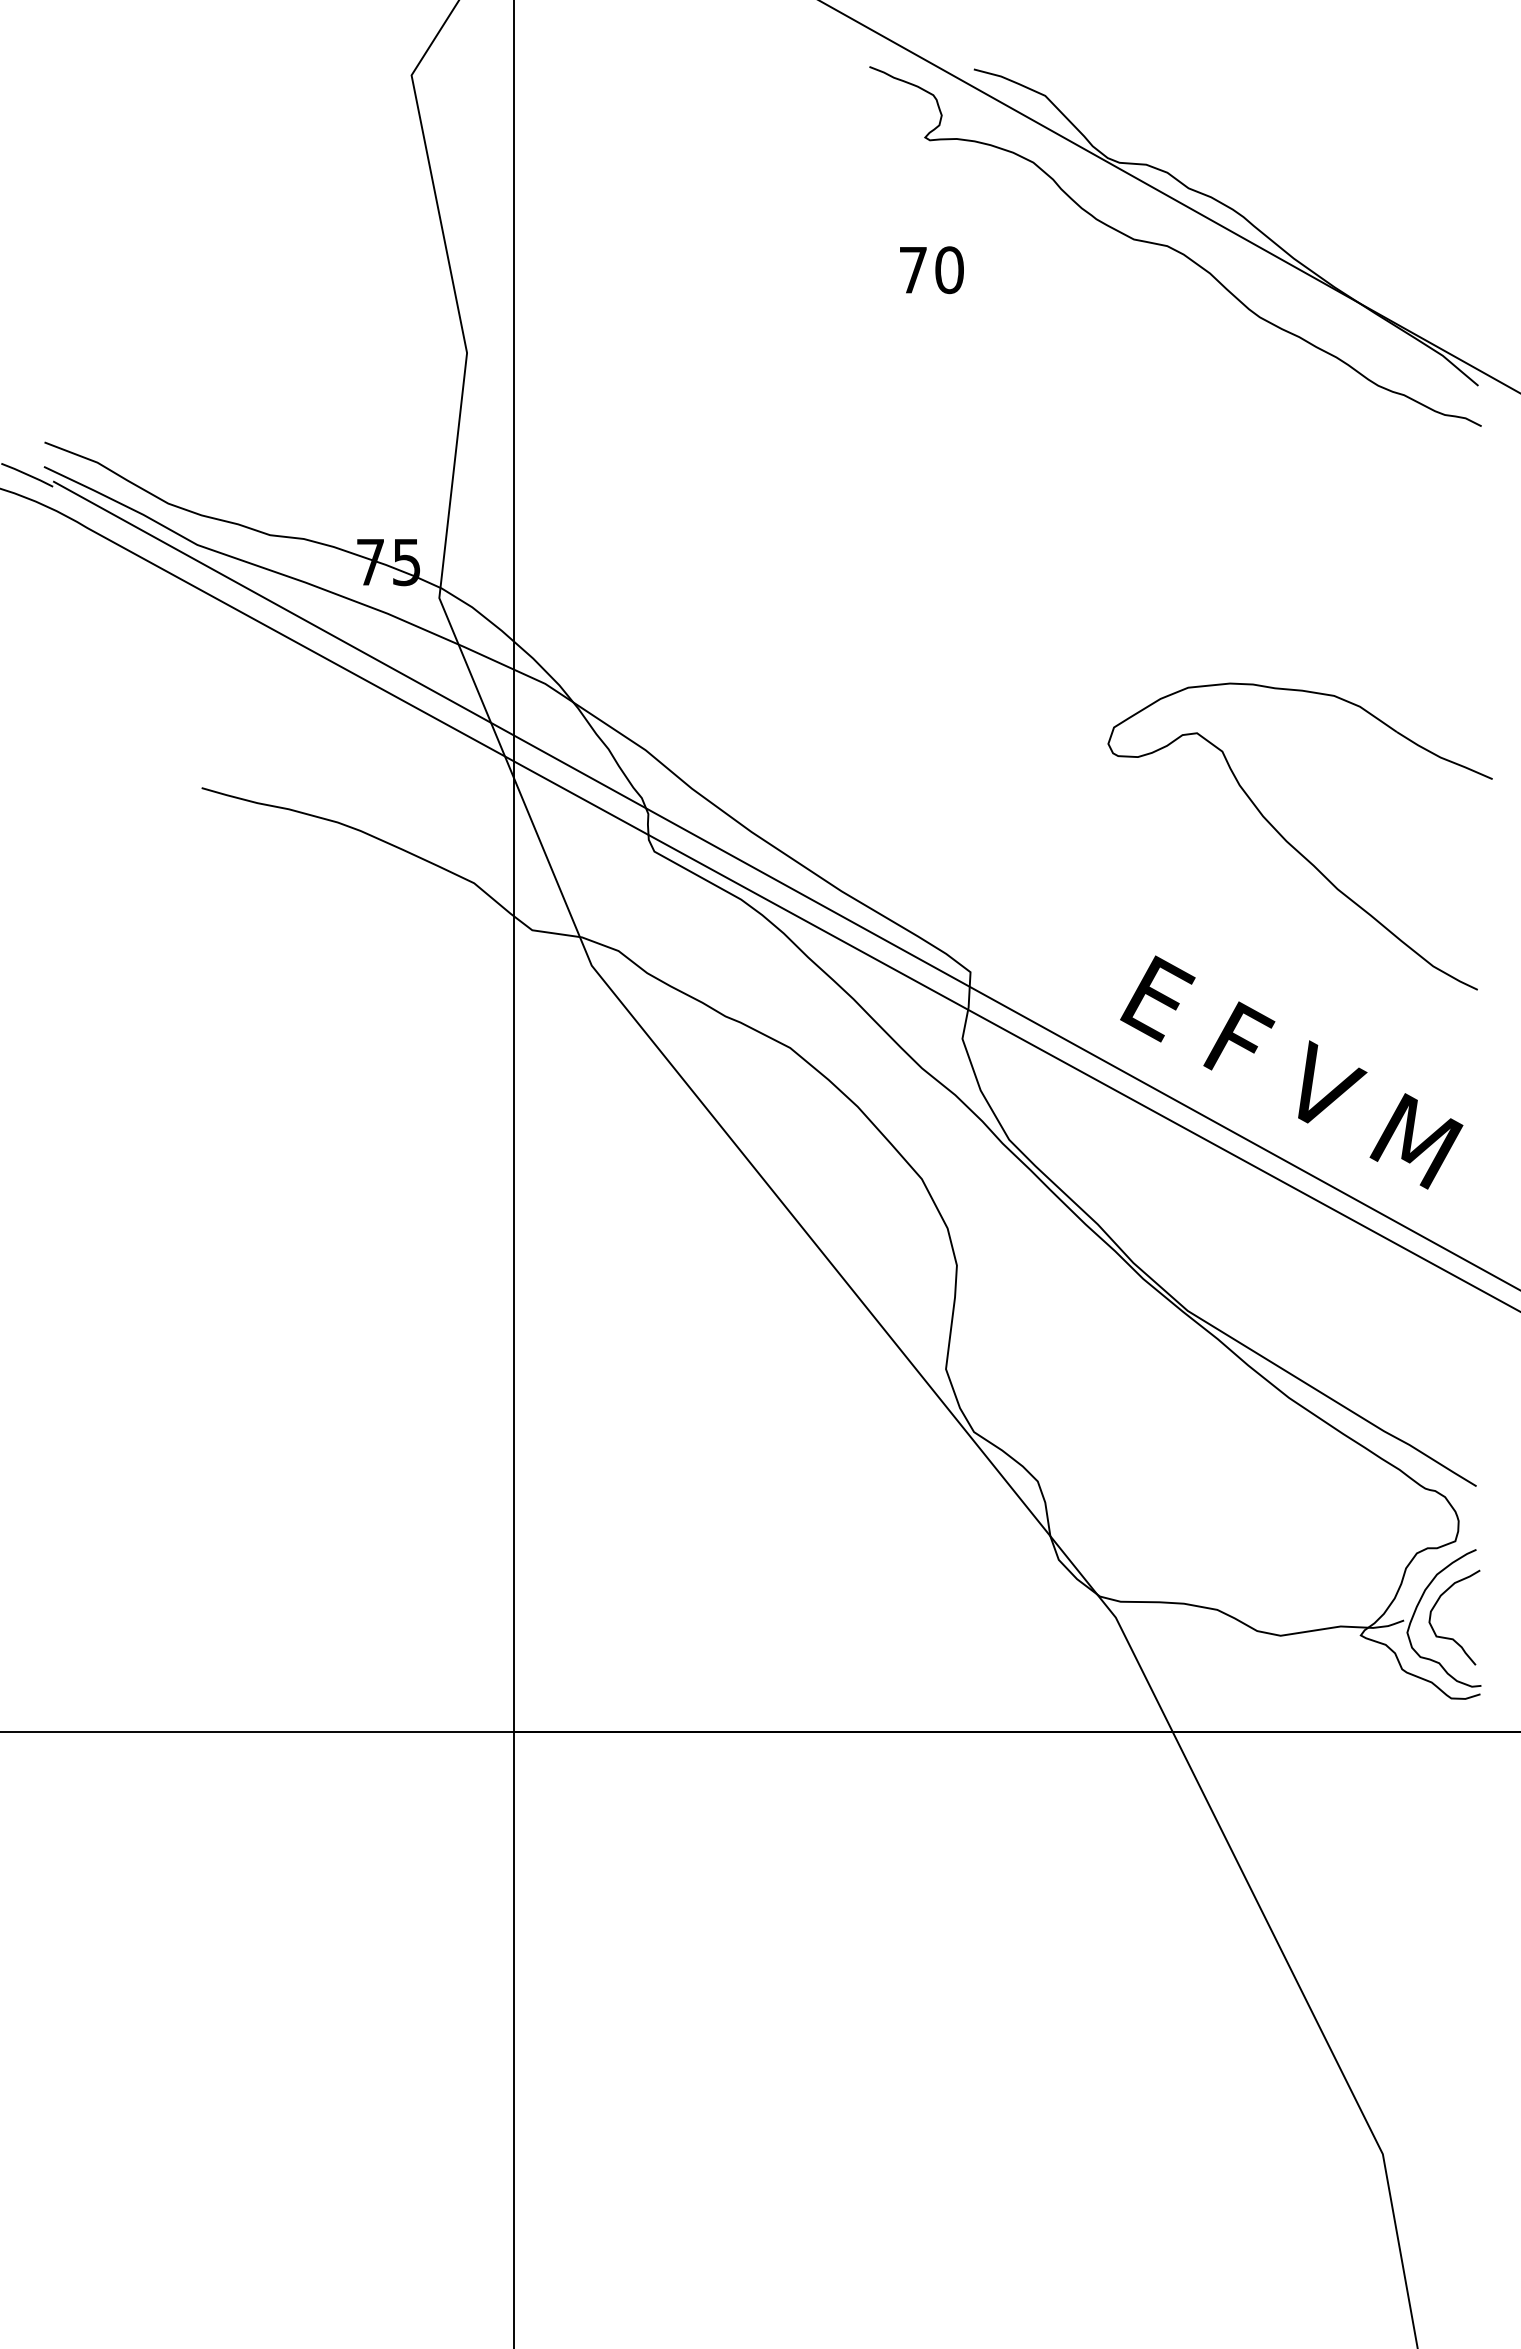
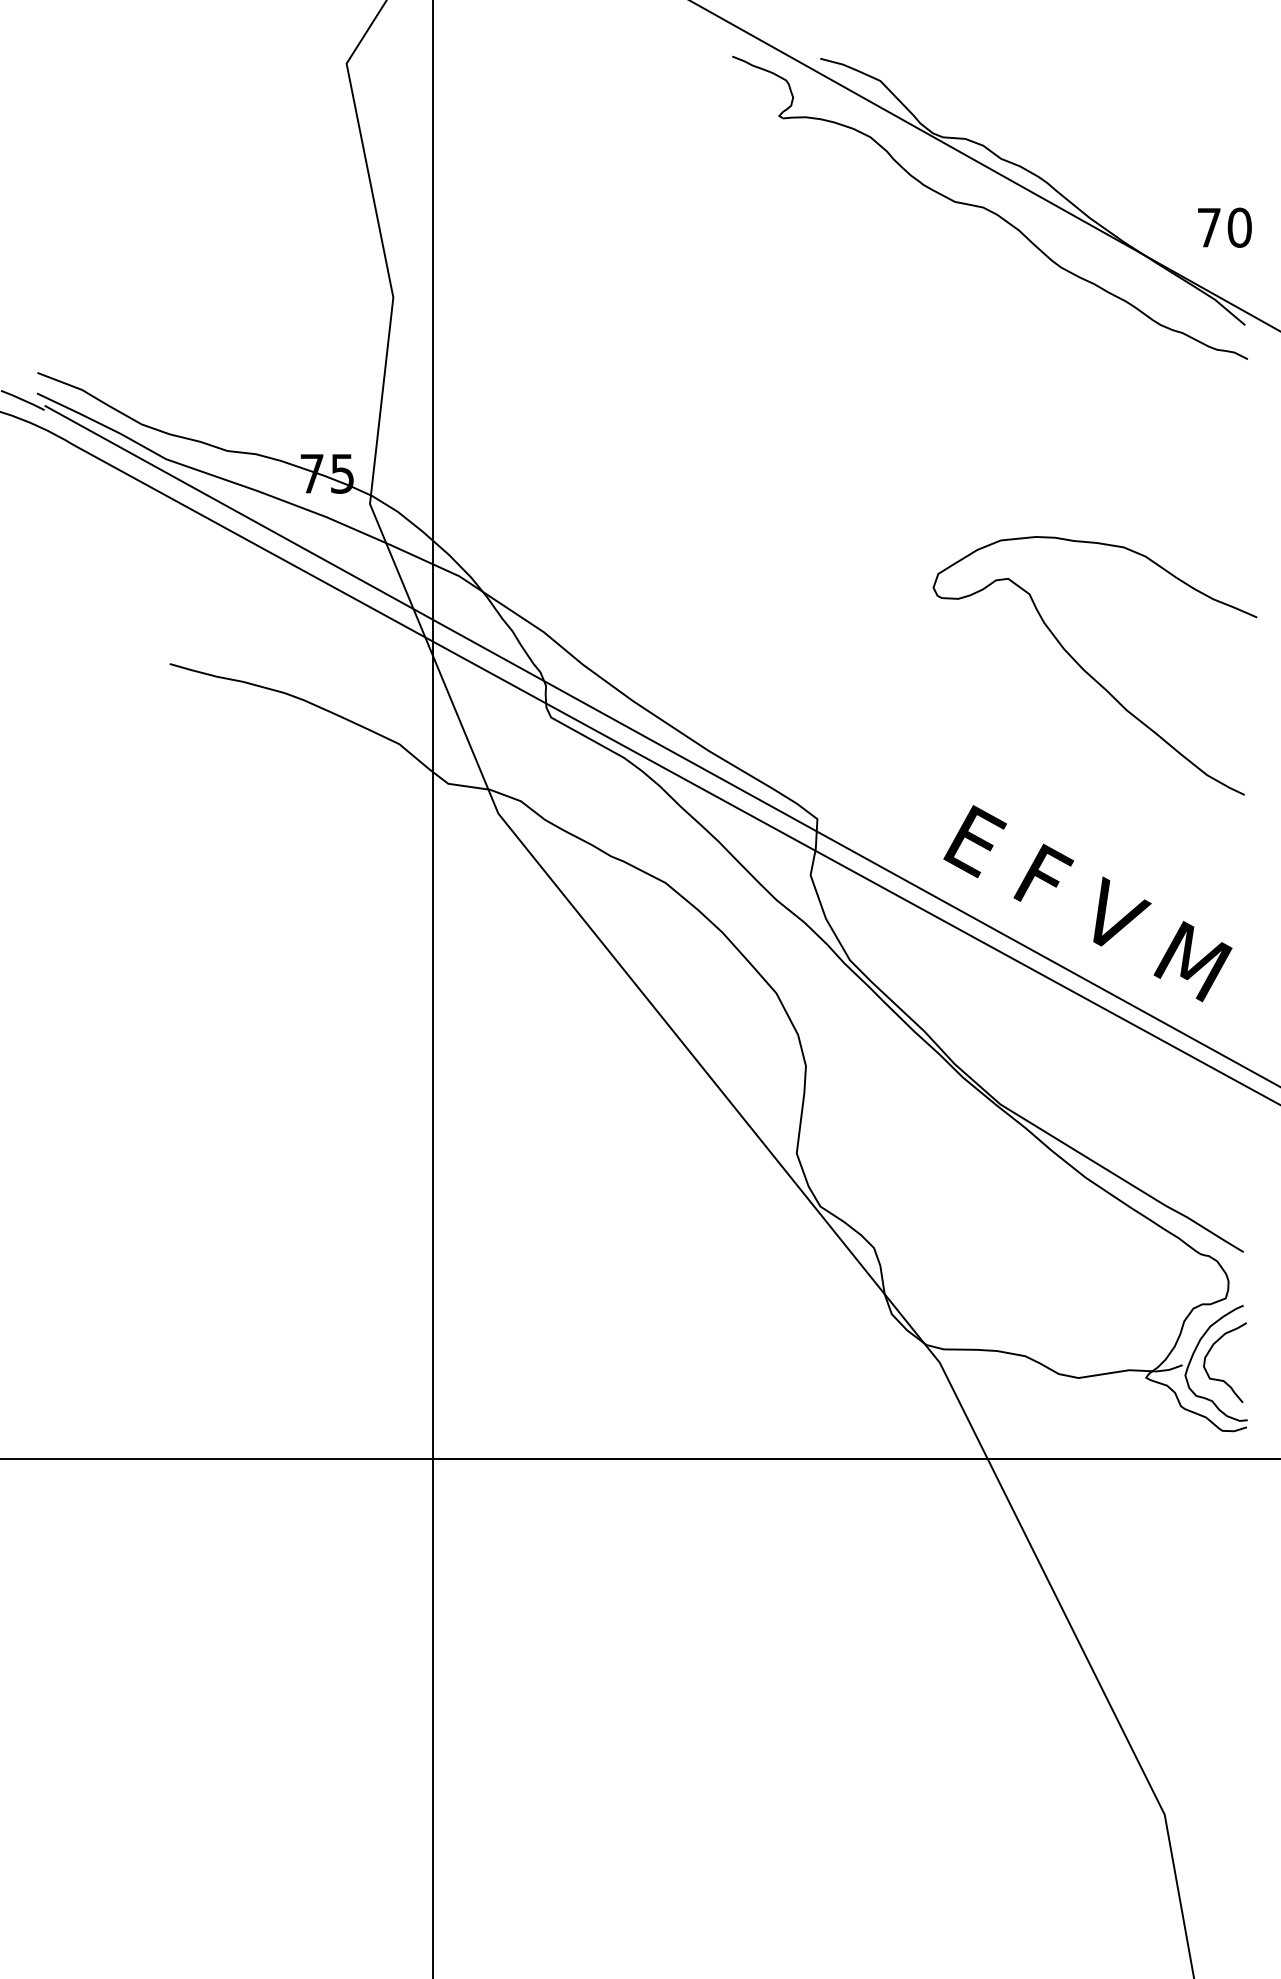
text: (931, 269) -> (1224, 227), moved
part: (1292, 844) -> (1088, 672), moved

